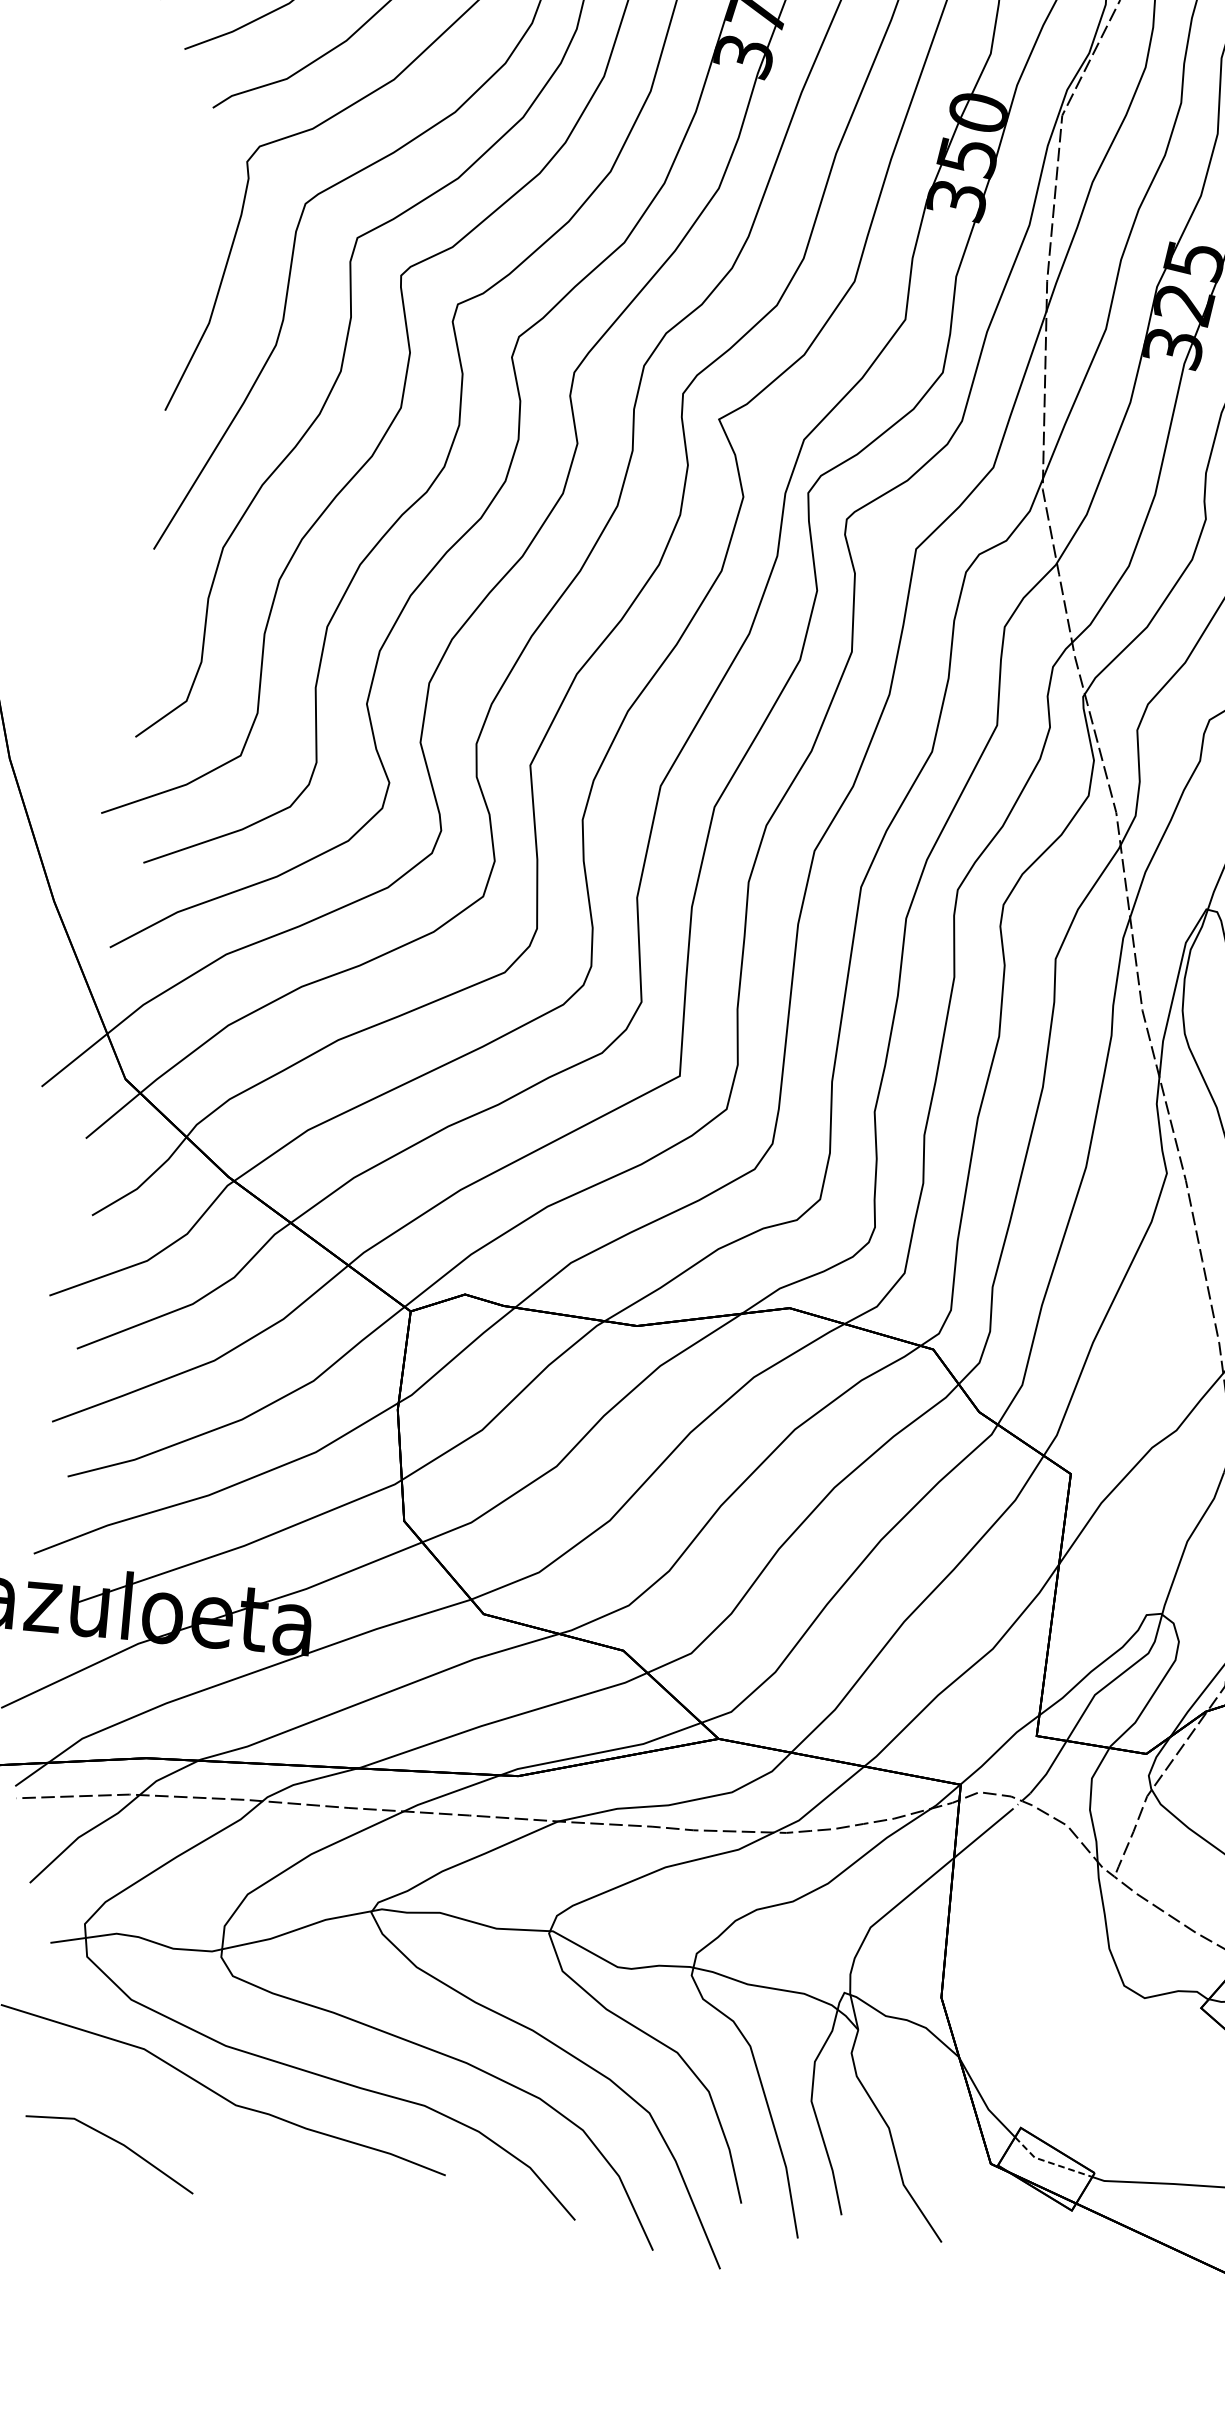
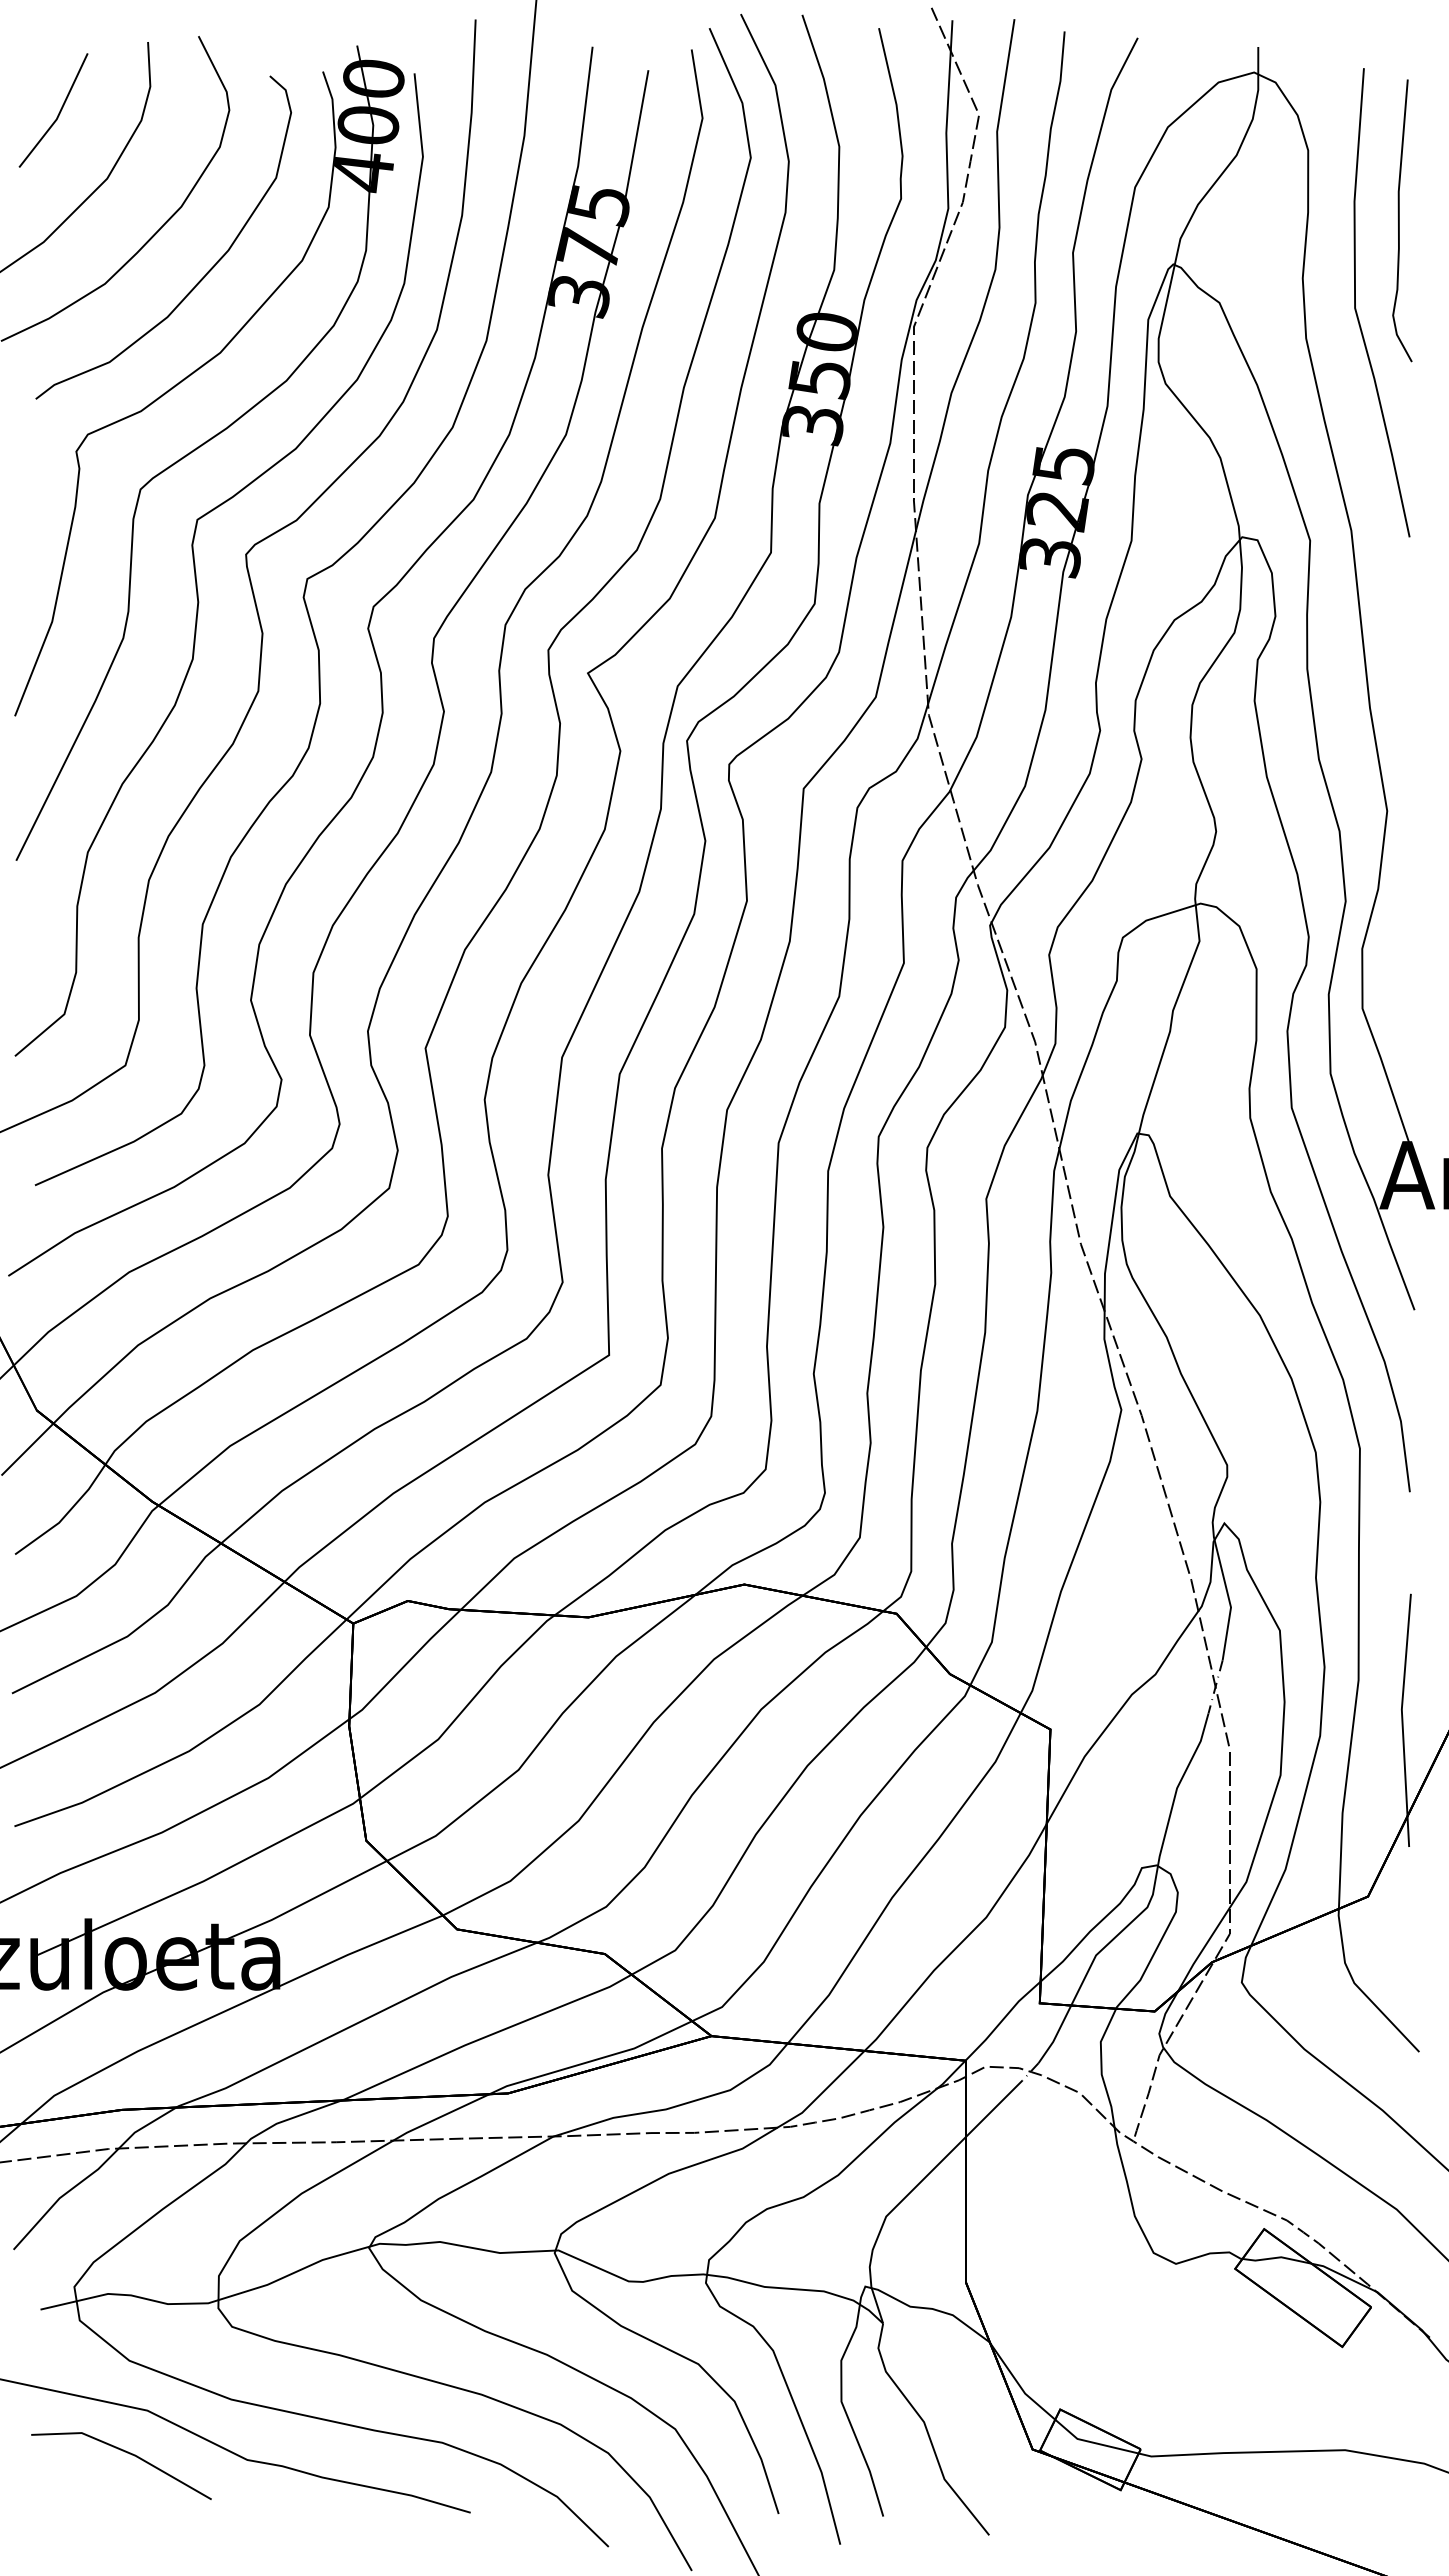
line: (113, 2141) -> (124, 2452), moved
line: (1049, 2162) -> (1093, 2442), dashed -> solid

